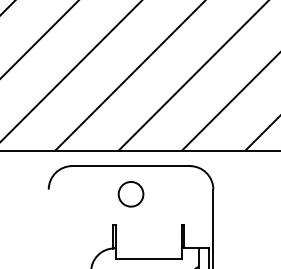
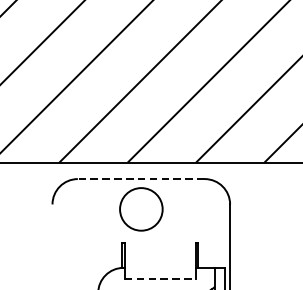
line: (131, 166) -> (141, 179), solid -> dashed
circle: (130, 194) -> (140, 209), size x1.6
line: (148, 258) -> (160, 278), solid -> dashed

